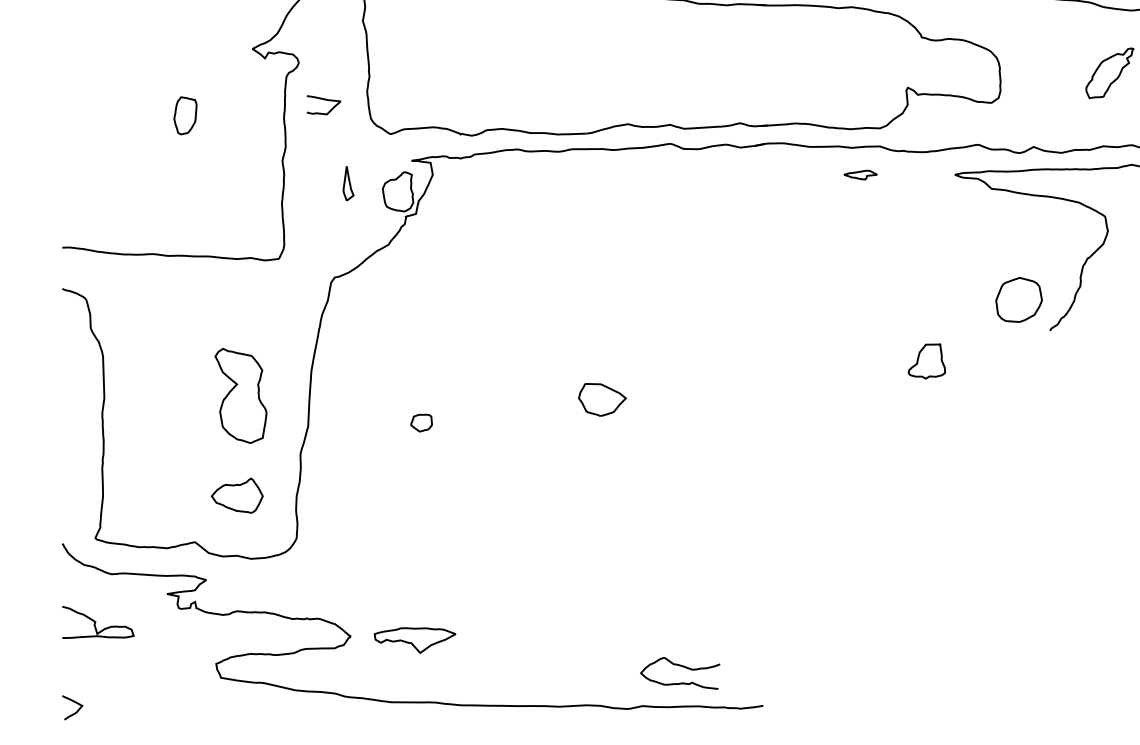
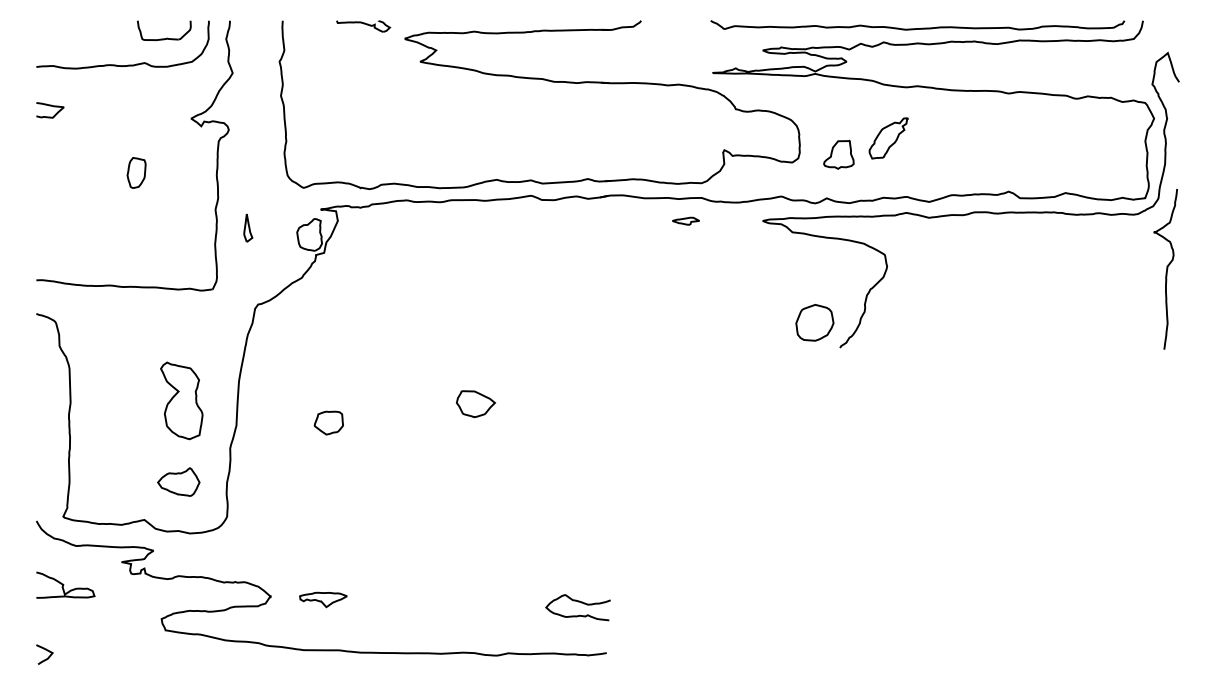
curve: (324, 100) -> (50, 106), moved
part: (348, 184) -> (248, 228), moved
part: (926, 360) -> (838, 154), moved
part: (421, 422) -> (328, 422), size x1.67
part: (415, 639) -> (323, 599), size x0.71
curve: (680, 667) -> (578, 602), moved

